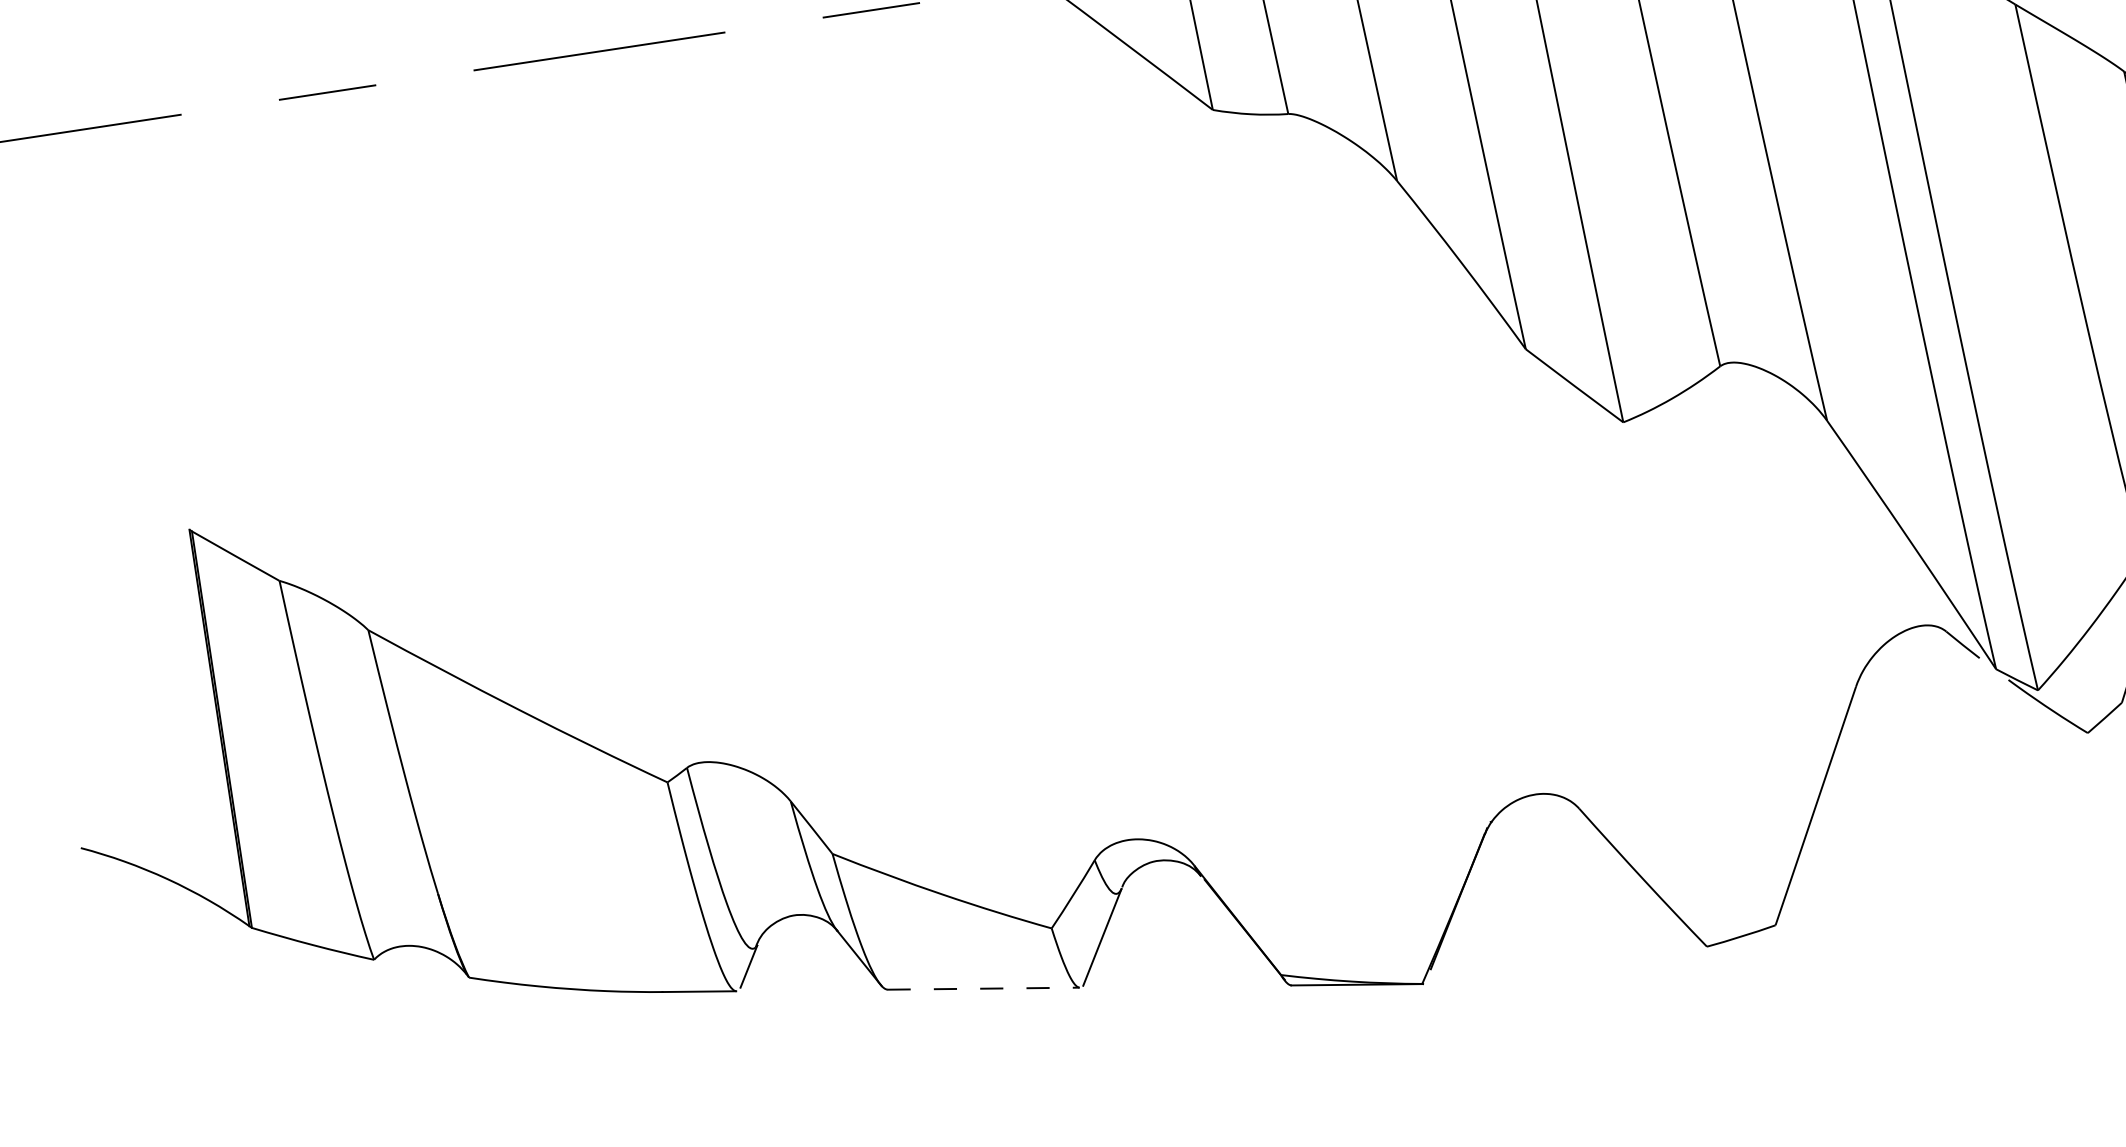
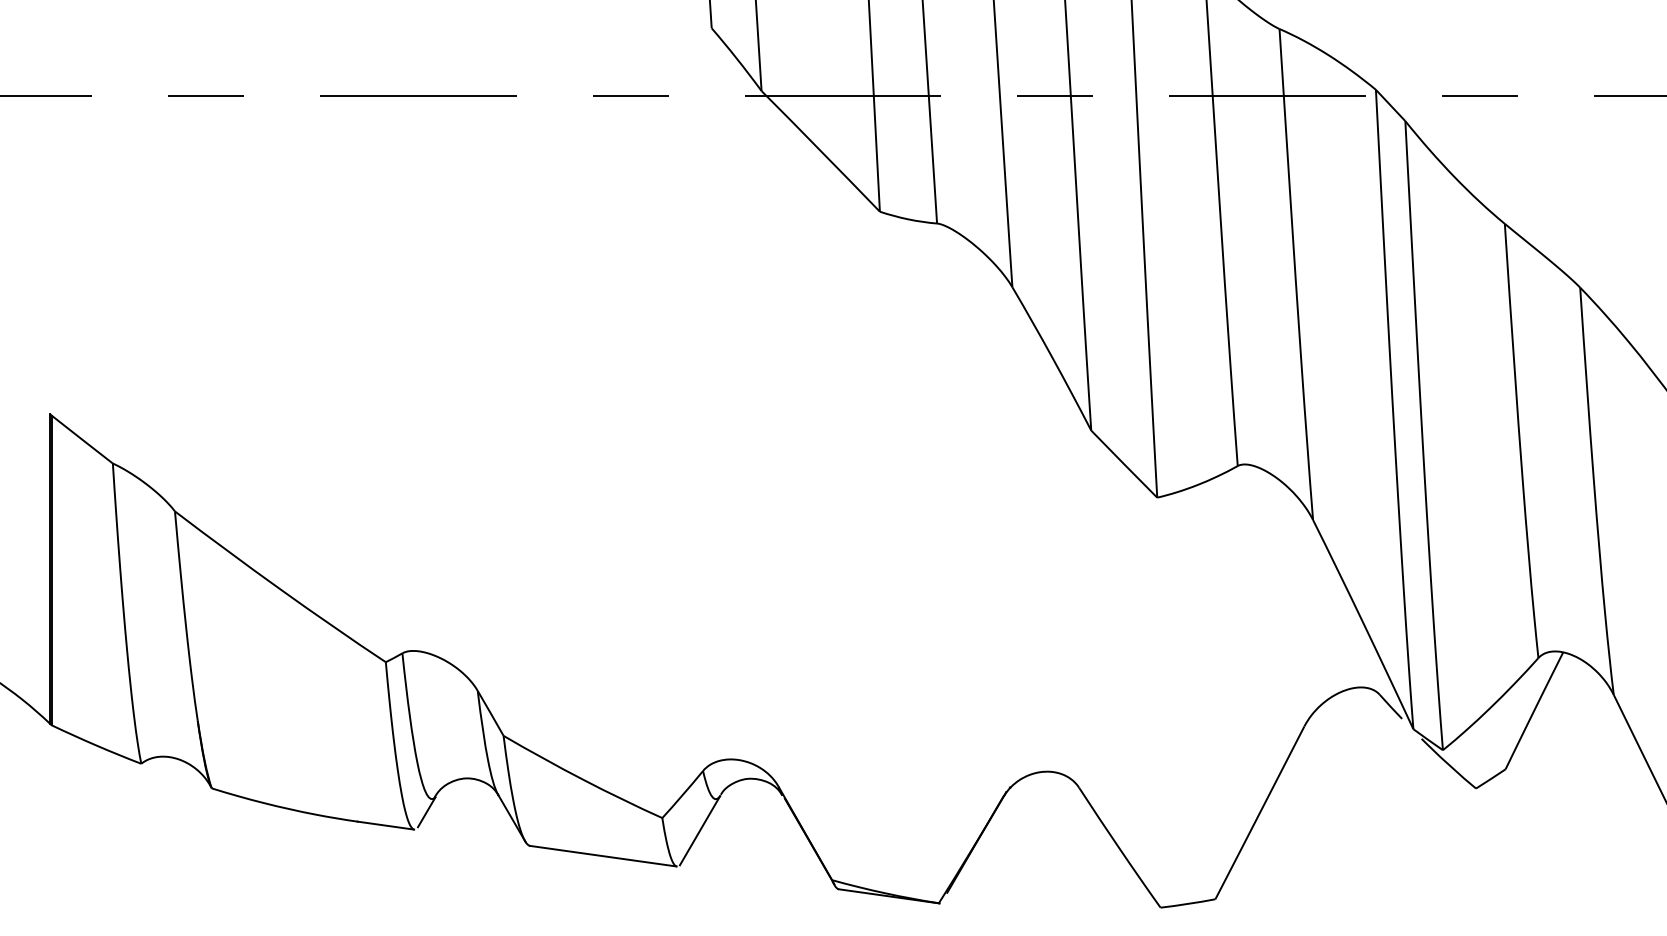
line: (983, 989) -> (603, 856), dashed -> solid

